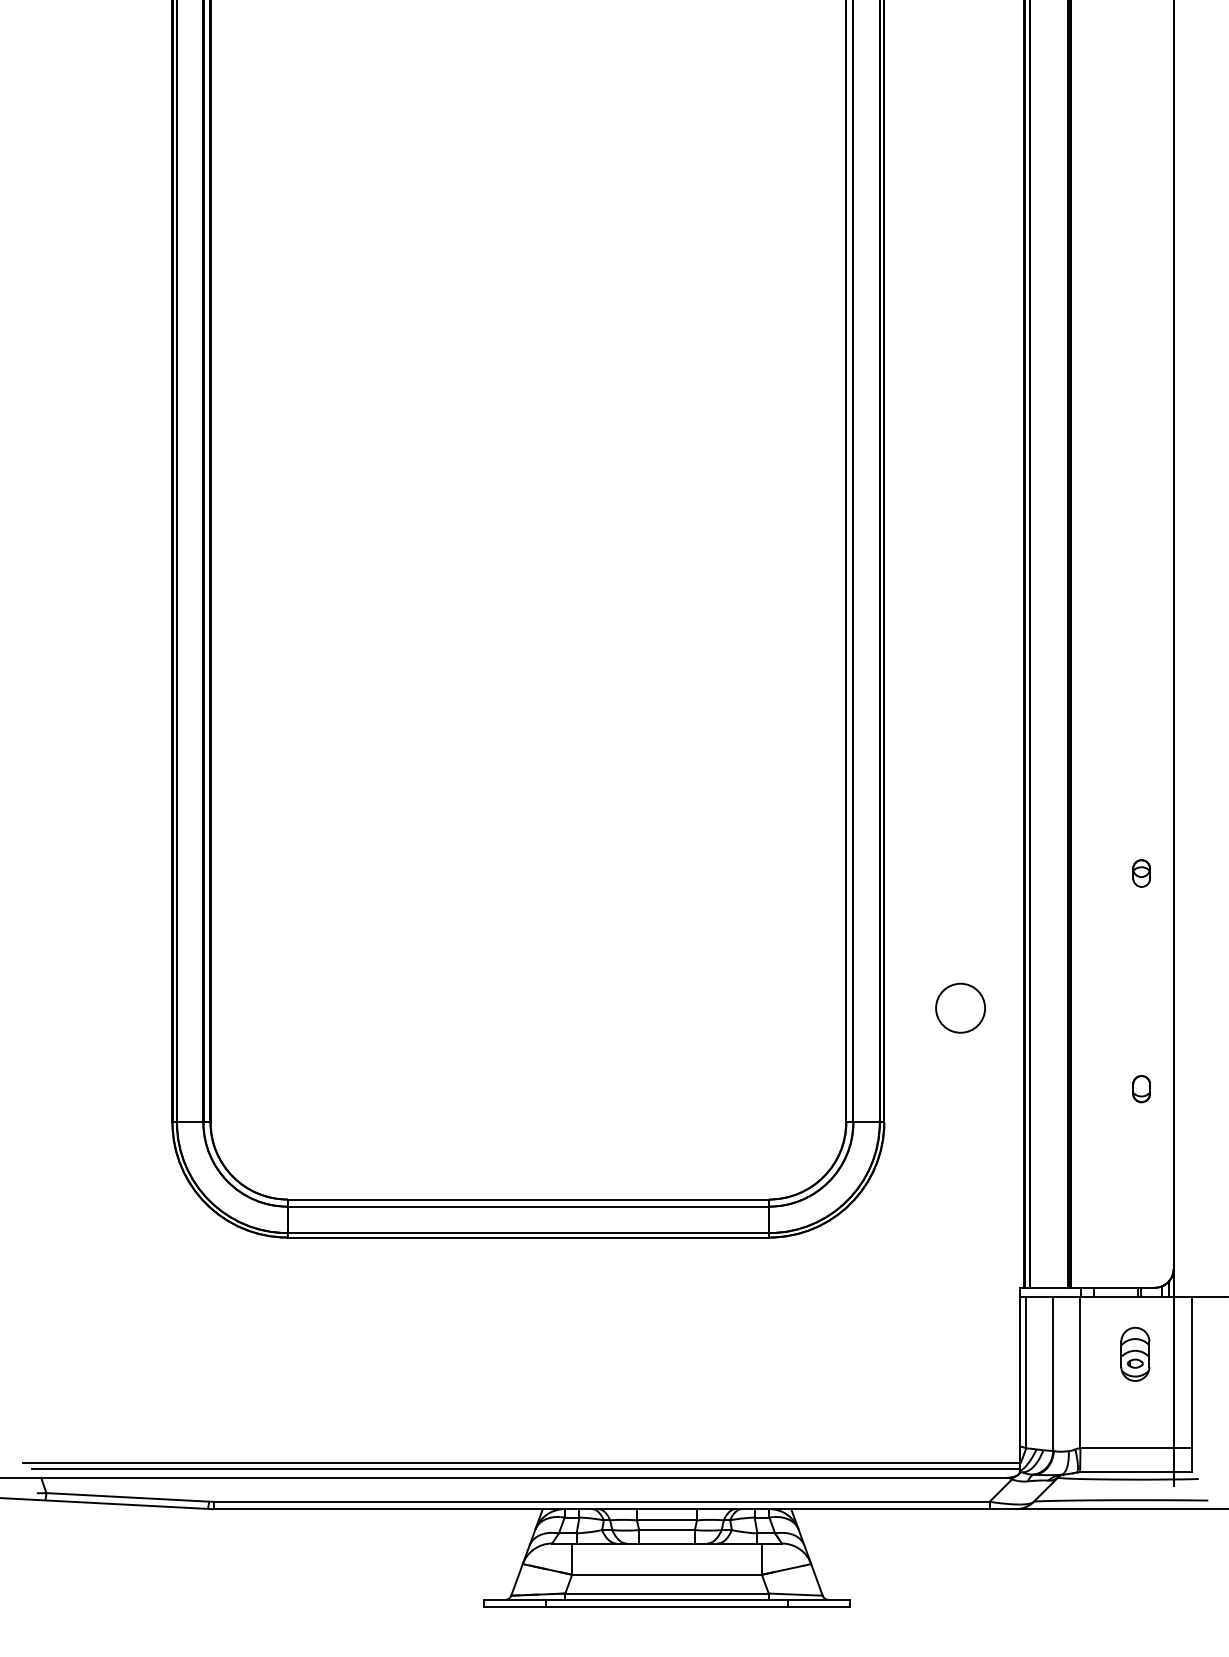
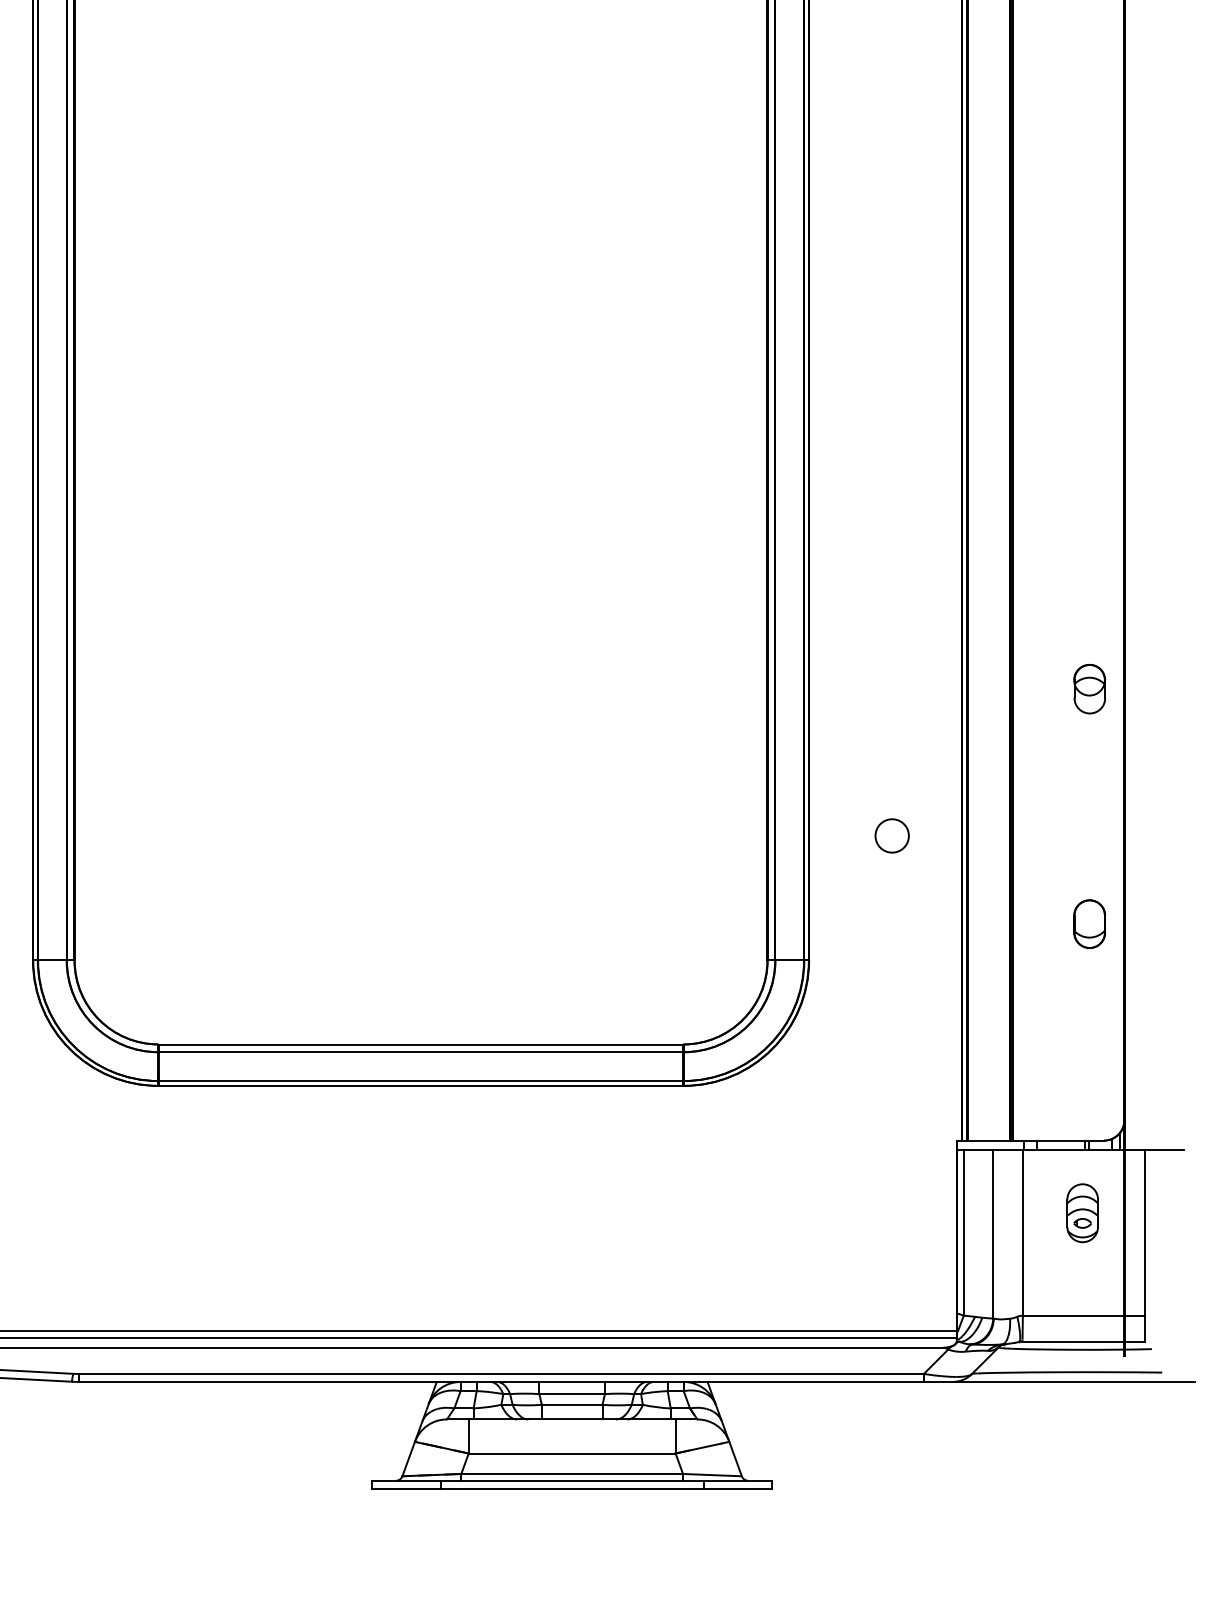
part: (1141, 873) -> (1089, 689), size x1.67
circle: (960, 1007) -> (892, 835), size x0.62
part: (1141, 1088) -> (1089, 923), size x1.67

